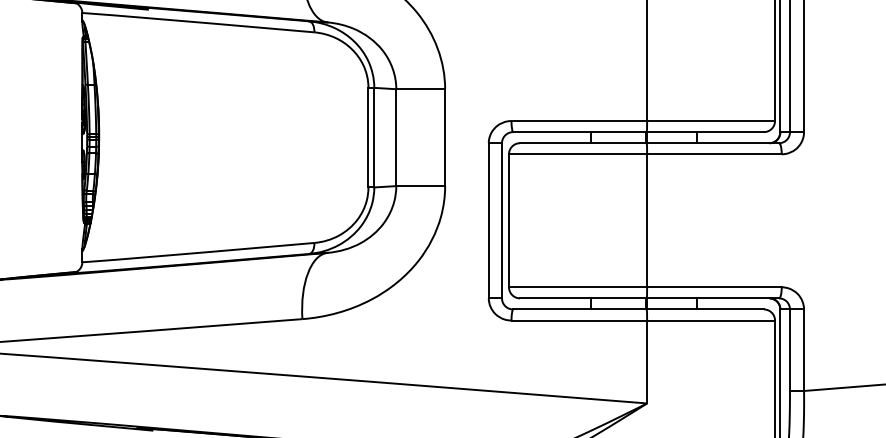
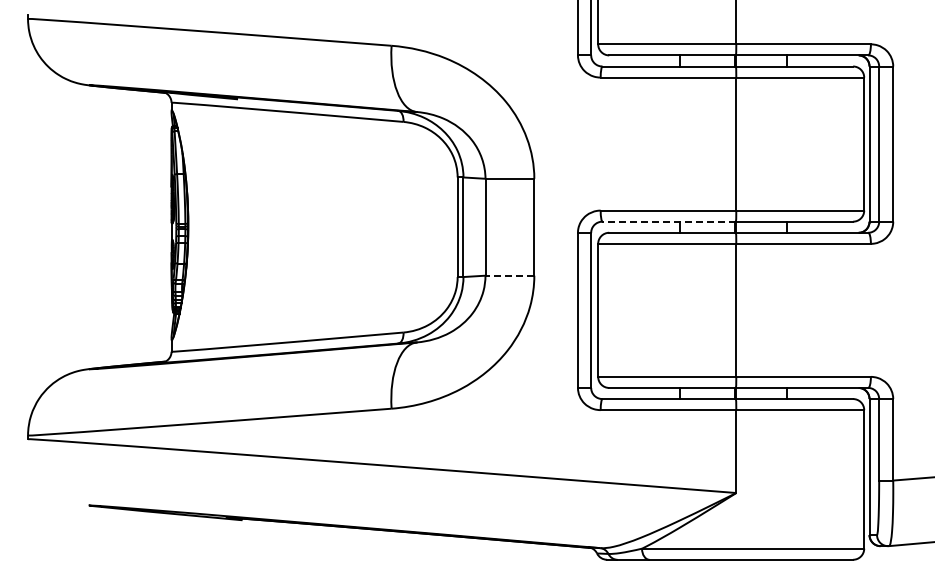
line: (580, 131) -> (669, 221), solid -> dashed
line: (420, 185) -> (509, 275), solid -> dashed

